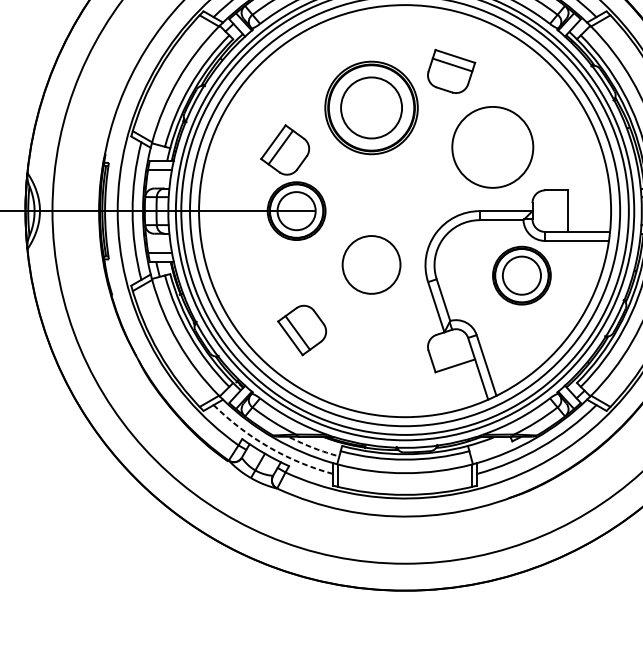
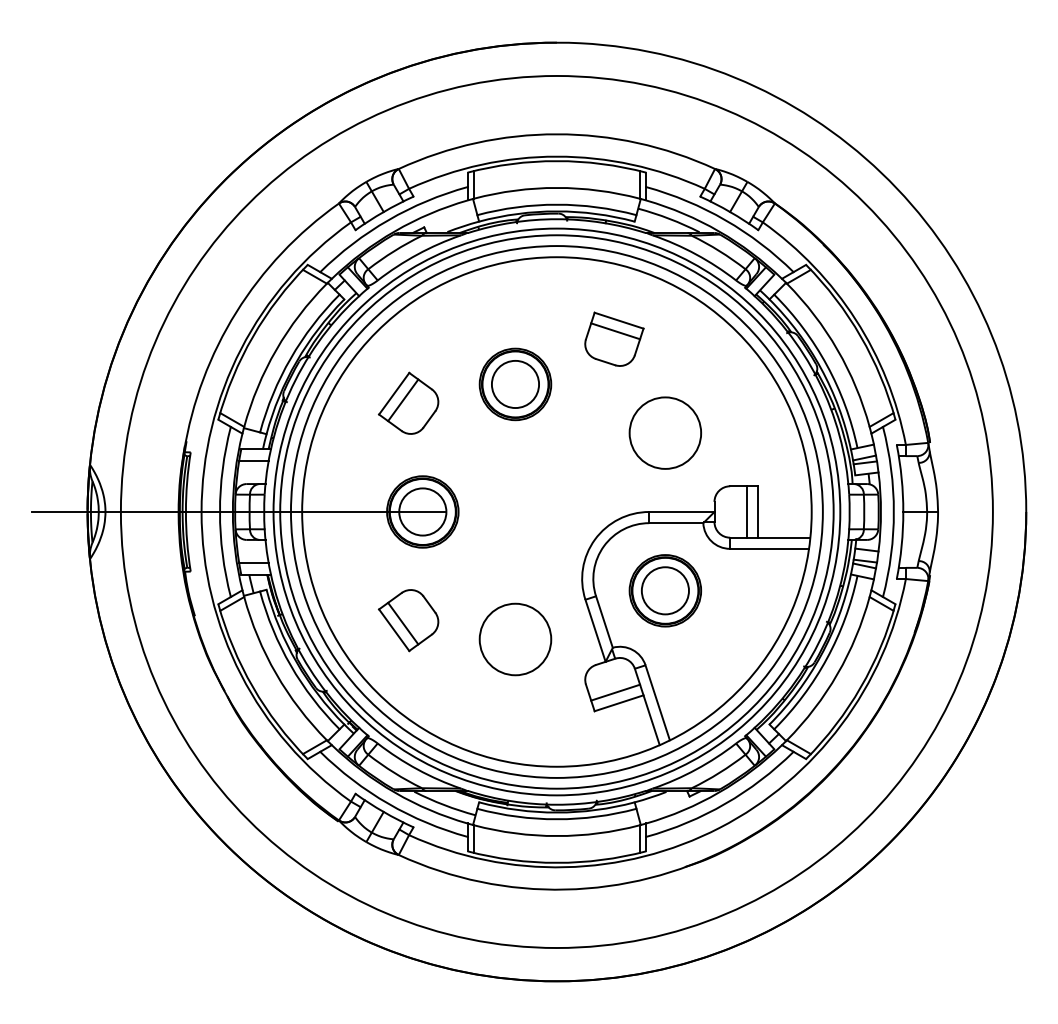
part: (371, 108) -> (515, 384), size x0.62
circle: (492, 146) -> (665, 432), size x0.71
part: (285, 149) -> (408, 402), moved
line: (558, 210) -> (746, 511), added
circle: (371, 264) -> (515, 639), moved
part: (521, 275) -> (665, 590), moved
part: (302, 330) -> (408, 620), moved
line: (452, 357) -> (615, 692), added
arc: (268, 446) -> (388, 803), dashed -> solid
arc: (314, 448) -> (444, 805), dashed -> solid

